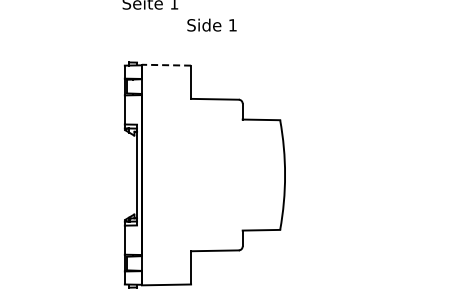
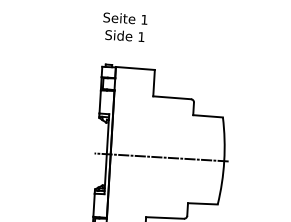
text: (211, 24) -> (124, 35), moved
line: (166, 65) -> (135, 68), dashed -> solid
line: (205, 175) -> (161, 157), added

